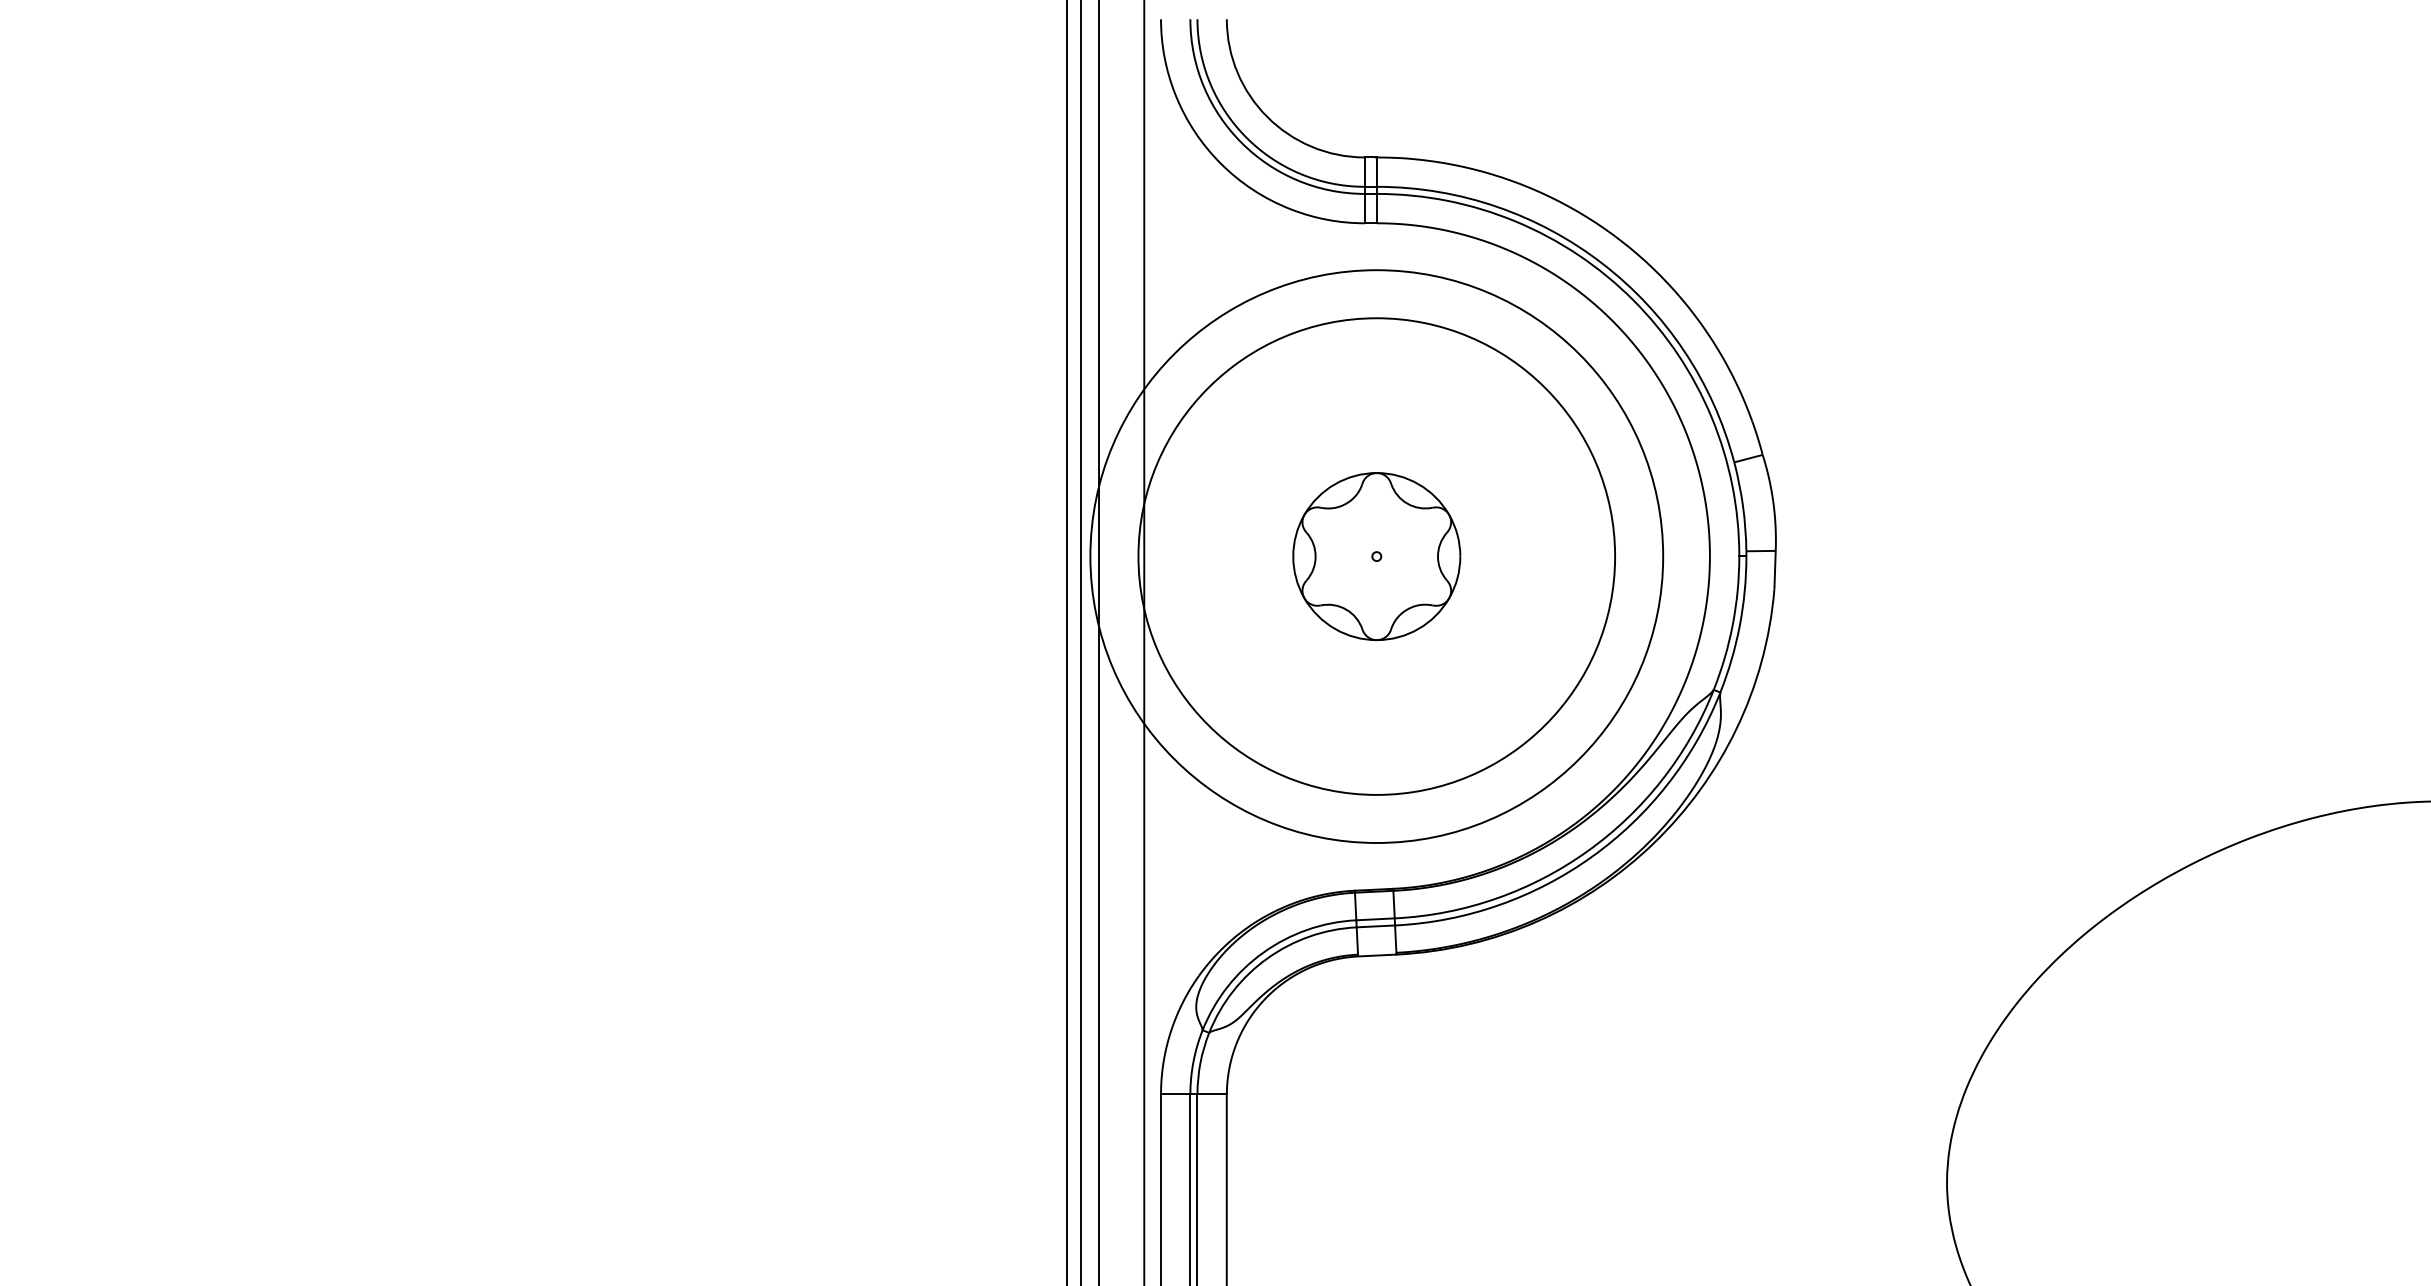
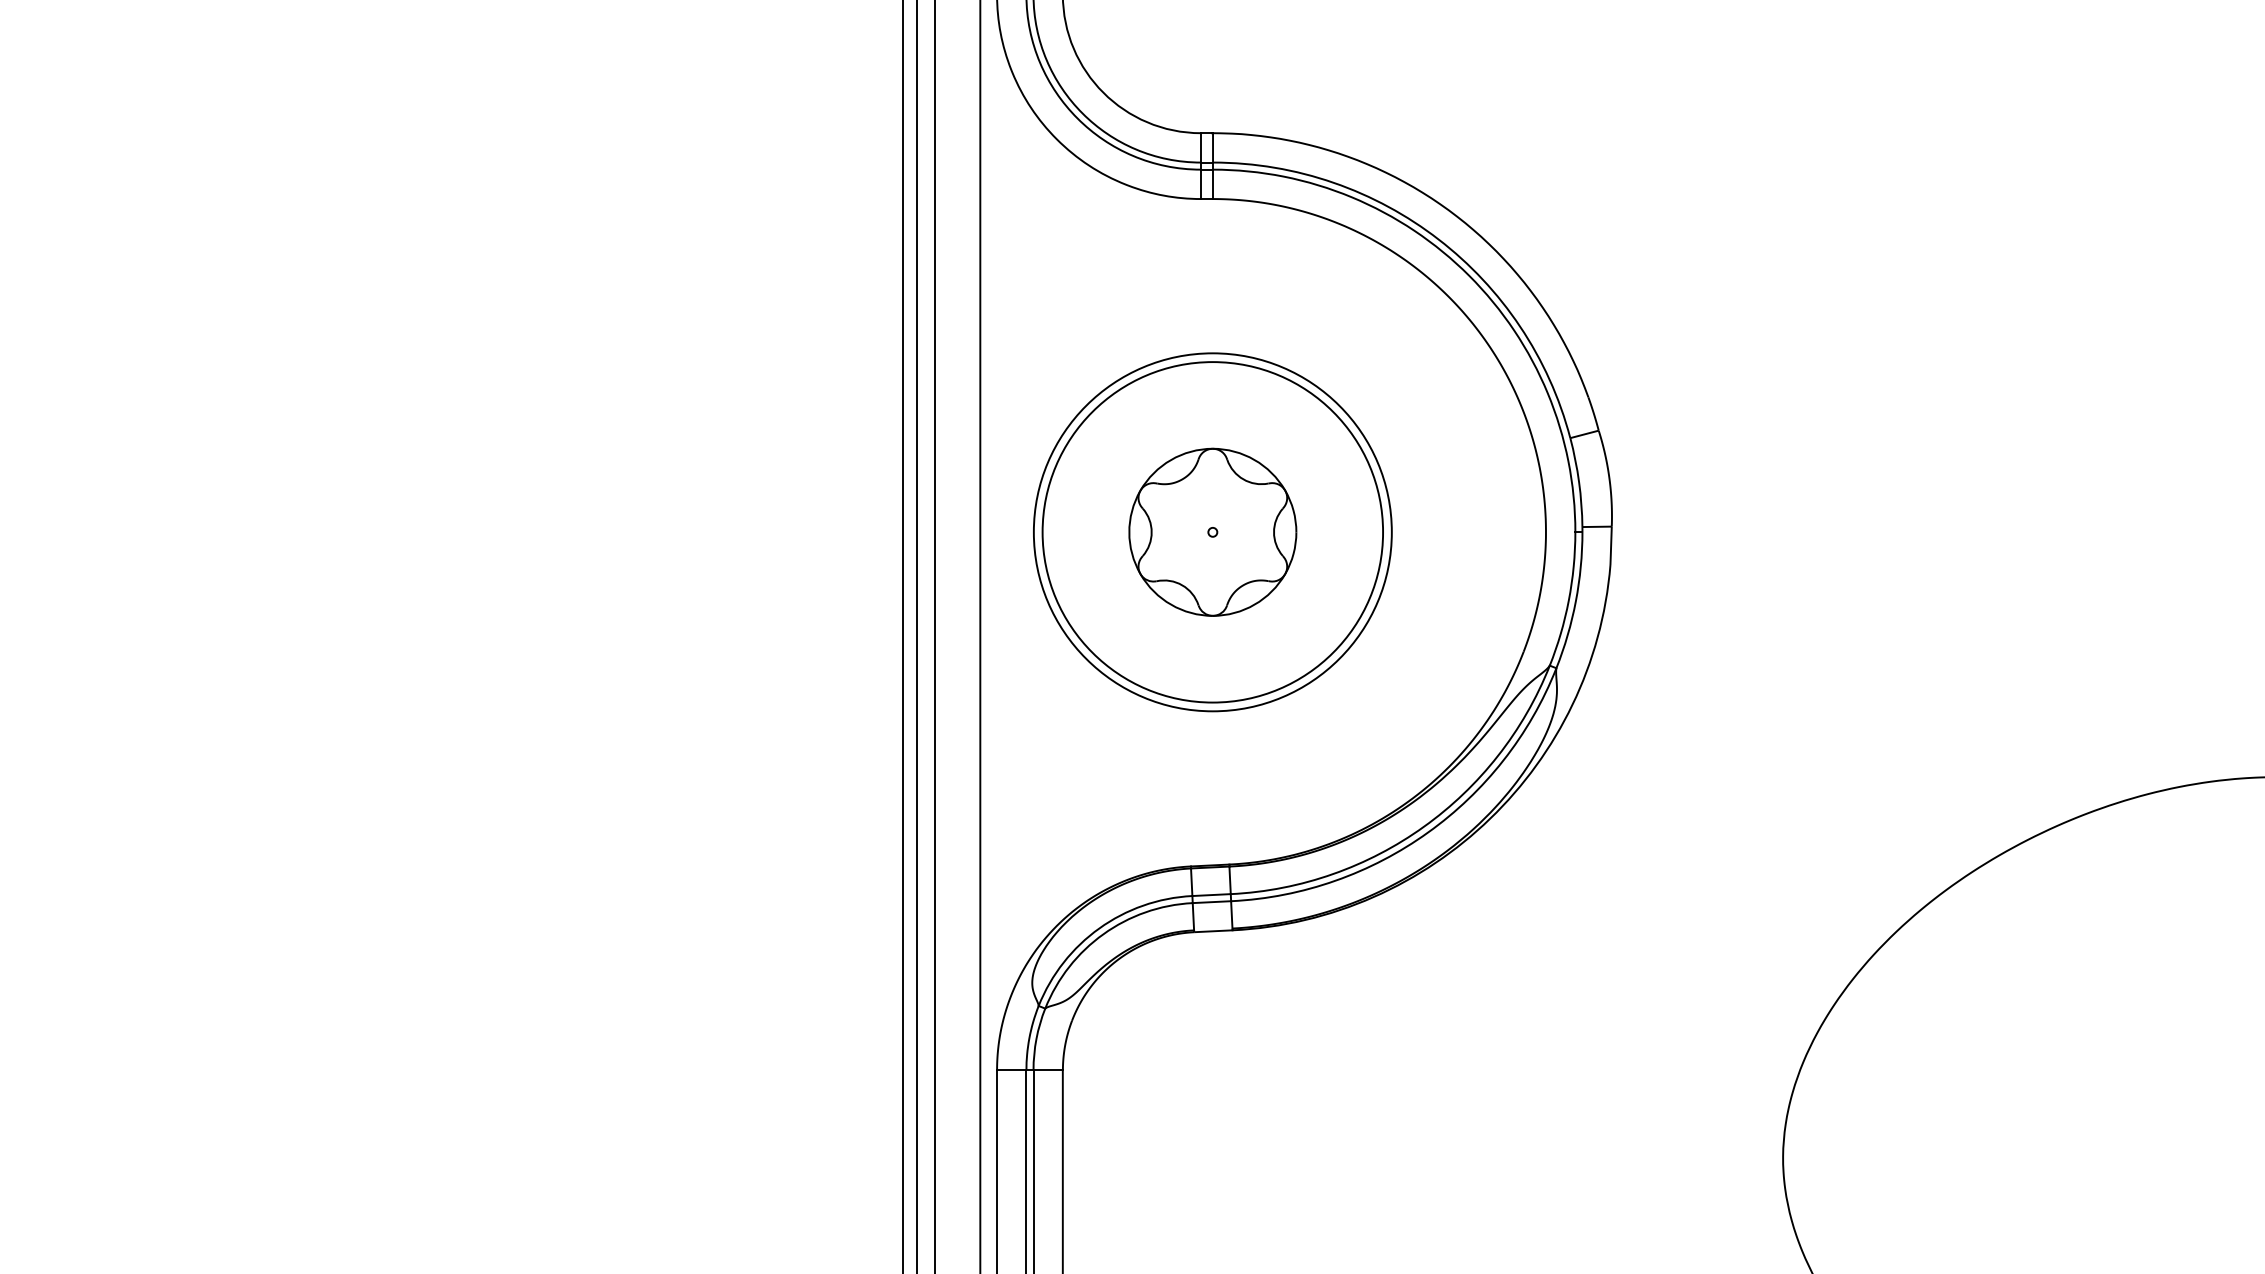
circle: (1376, 556) -> (1212, 532), size x0.62
circle: (1376, 556) -> (1212, 532), size x0.71

